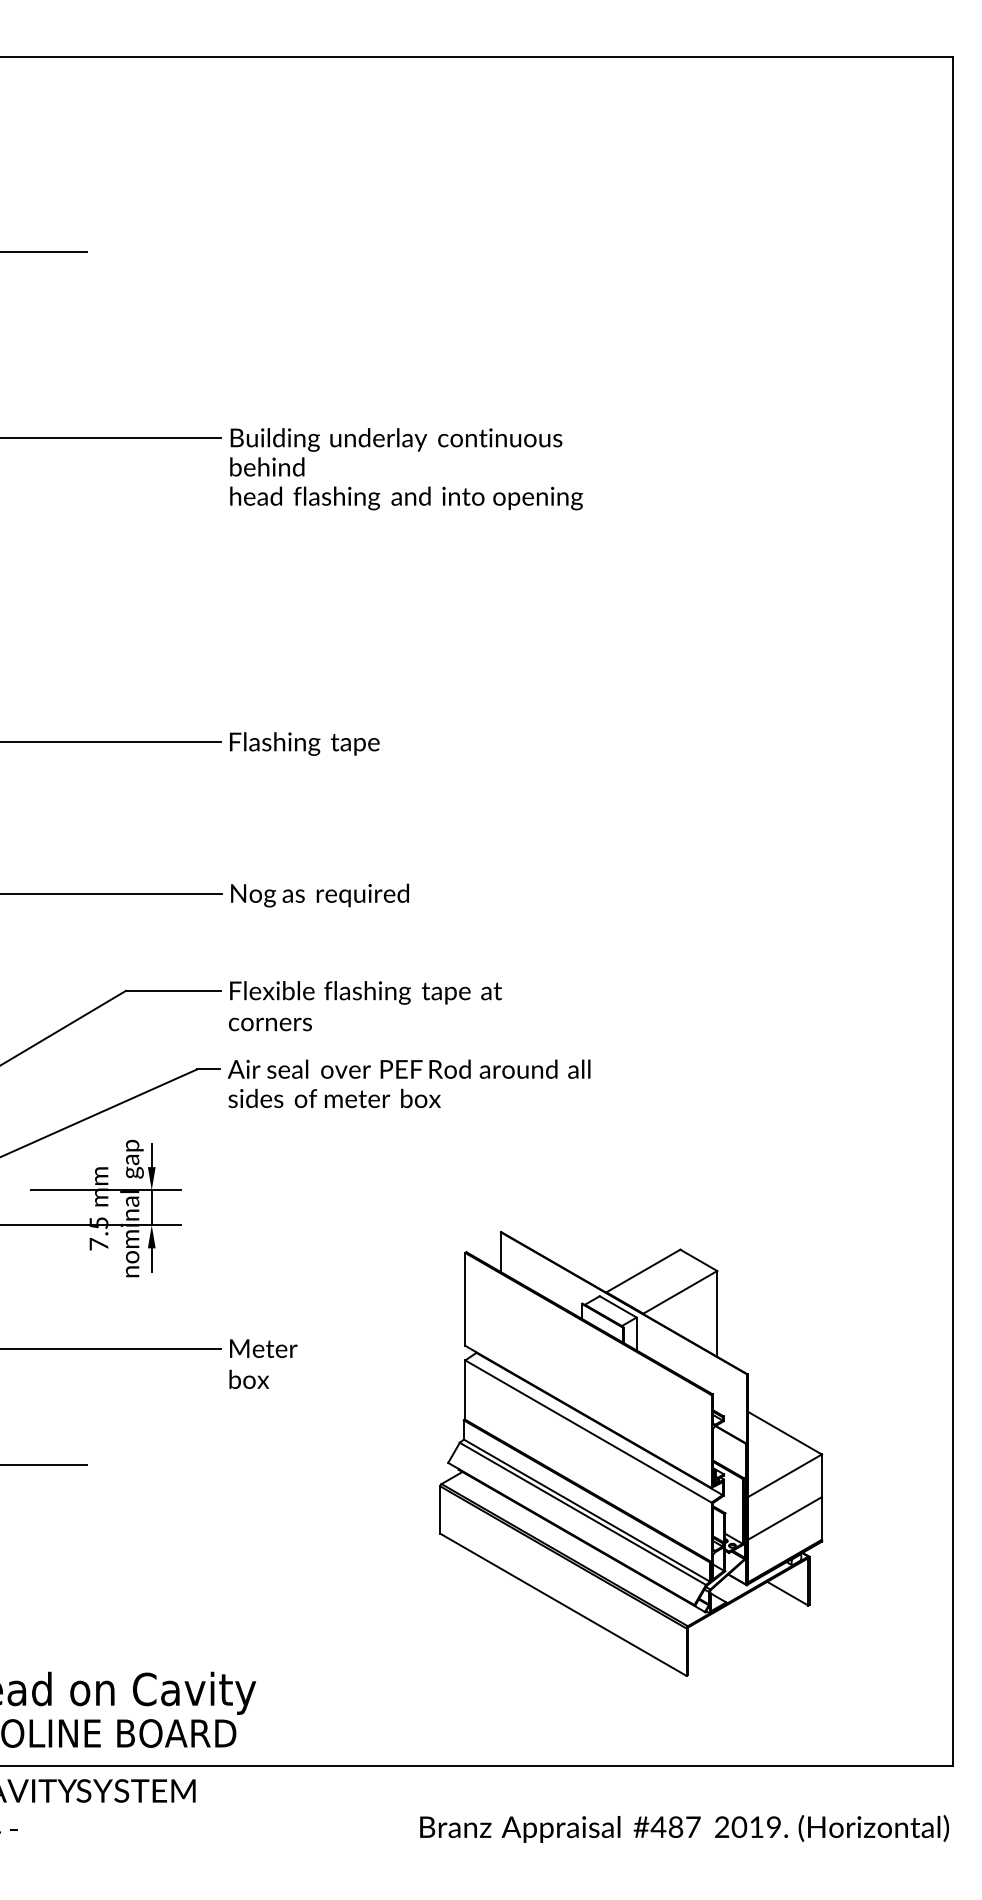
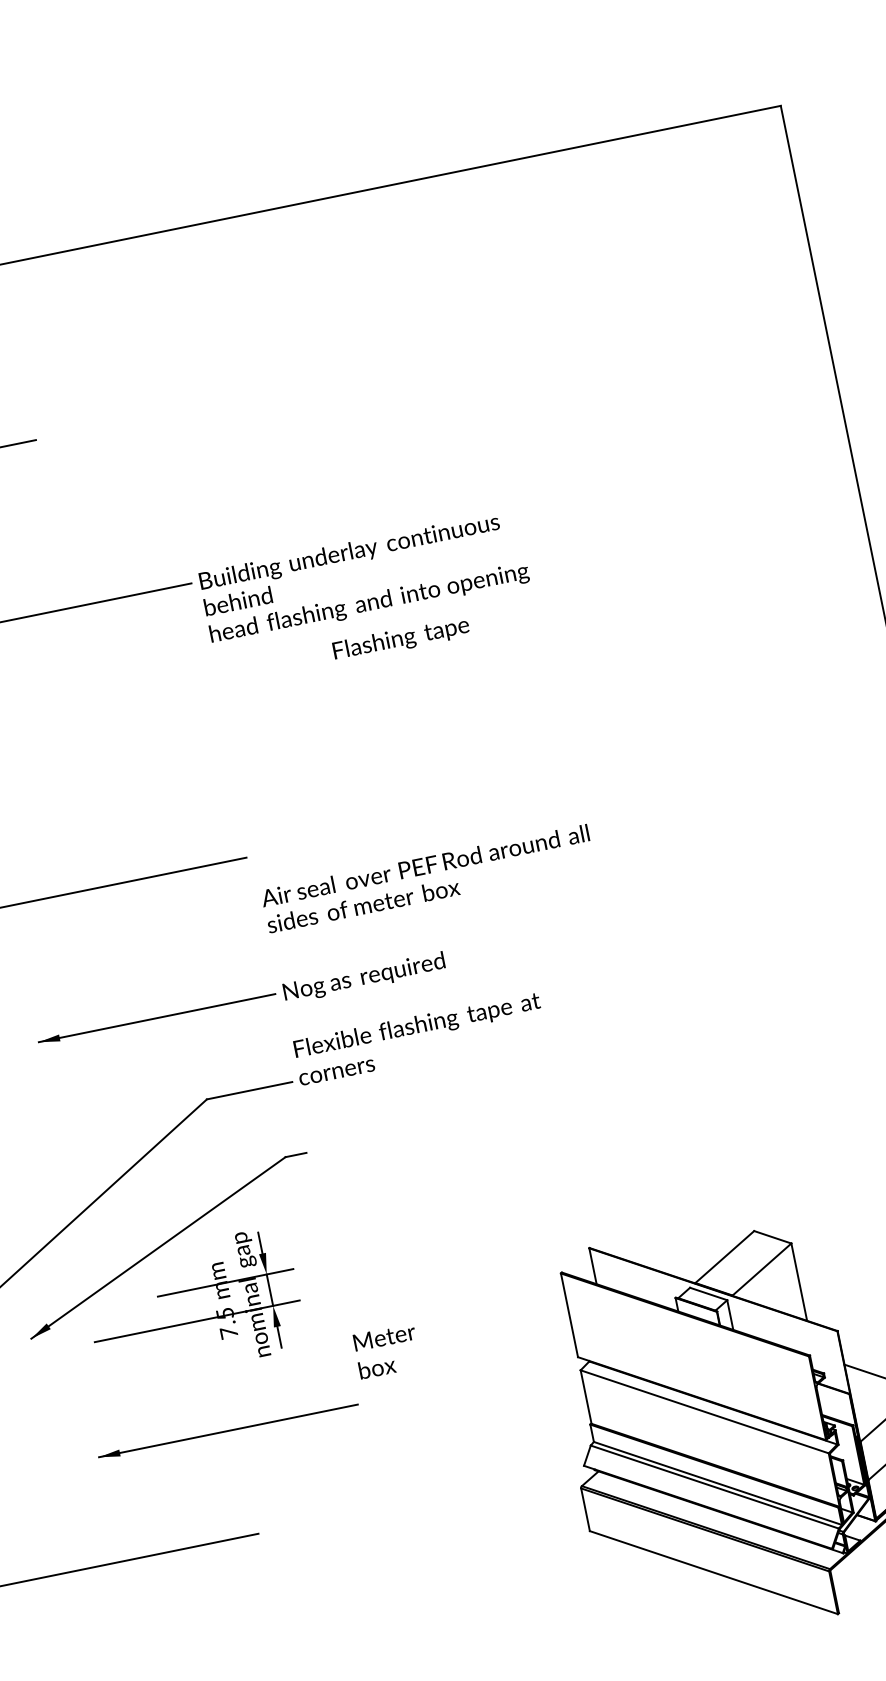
text: (304, 743) -> (401, 638), moved
text: (364, 1006) -> (418, 1039), moved
text: (408, 1083) -> (427, 878), moved
text: (263, 1363) -> (387, 1350), moved

